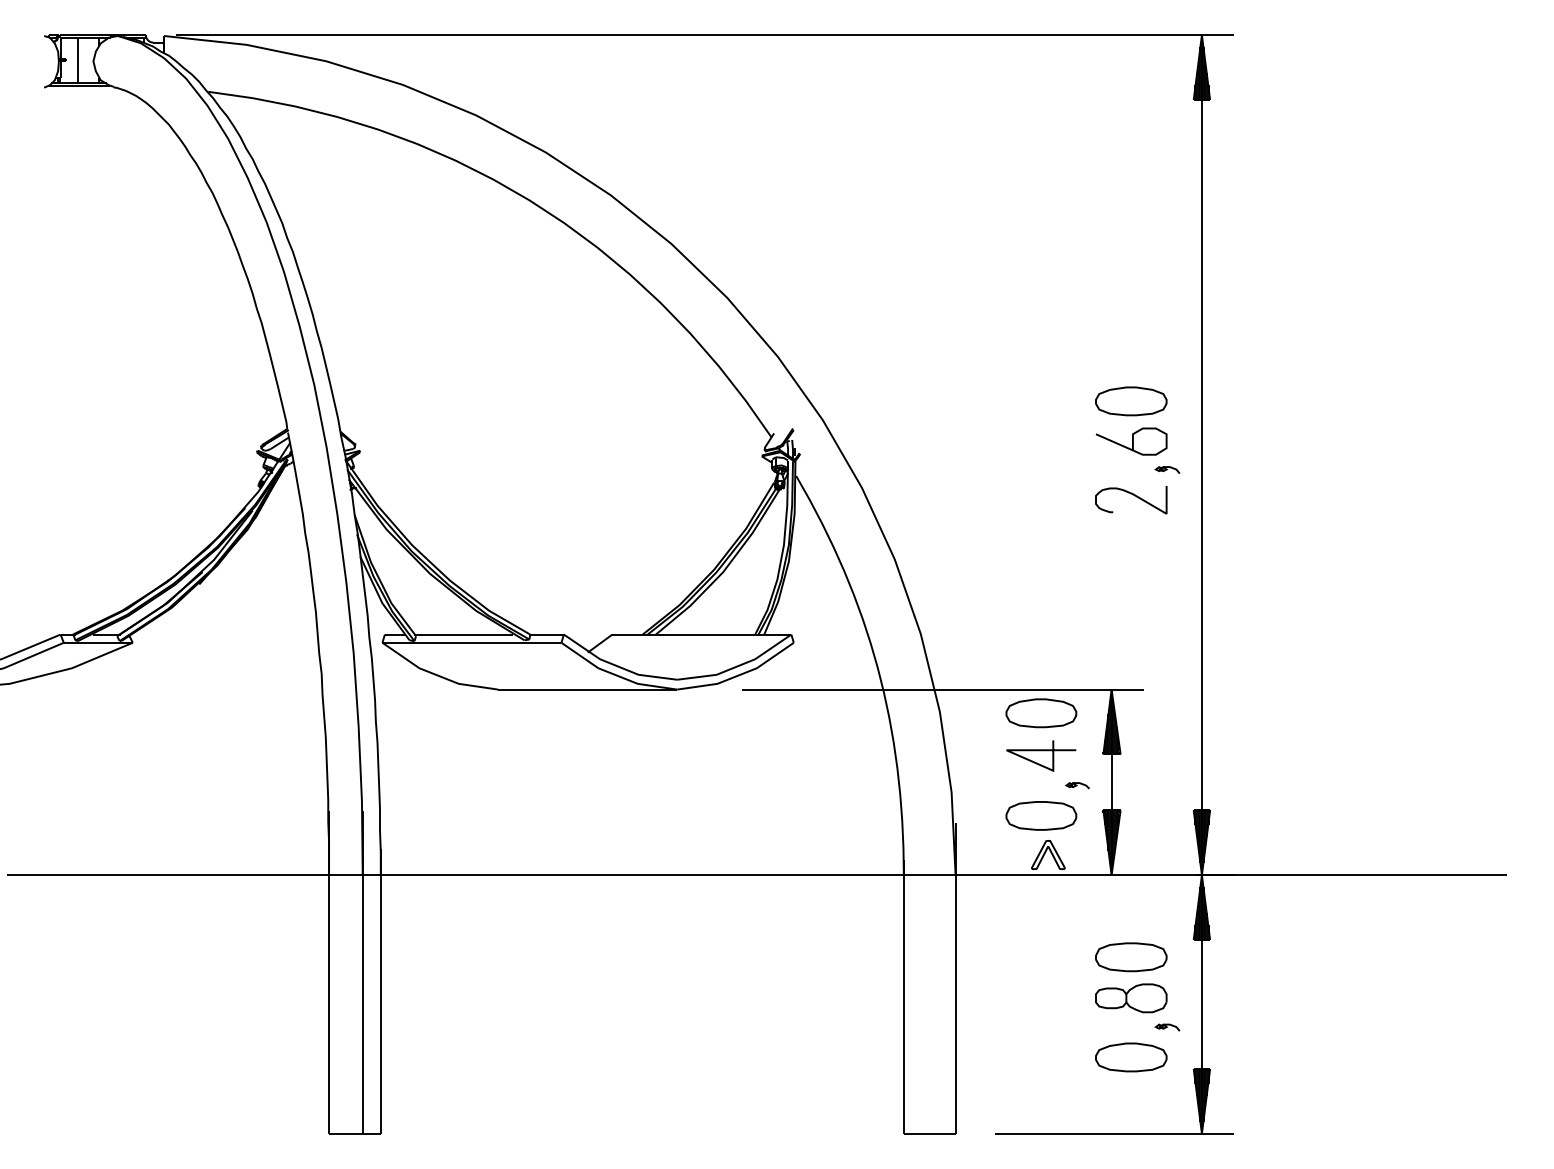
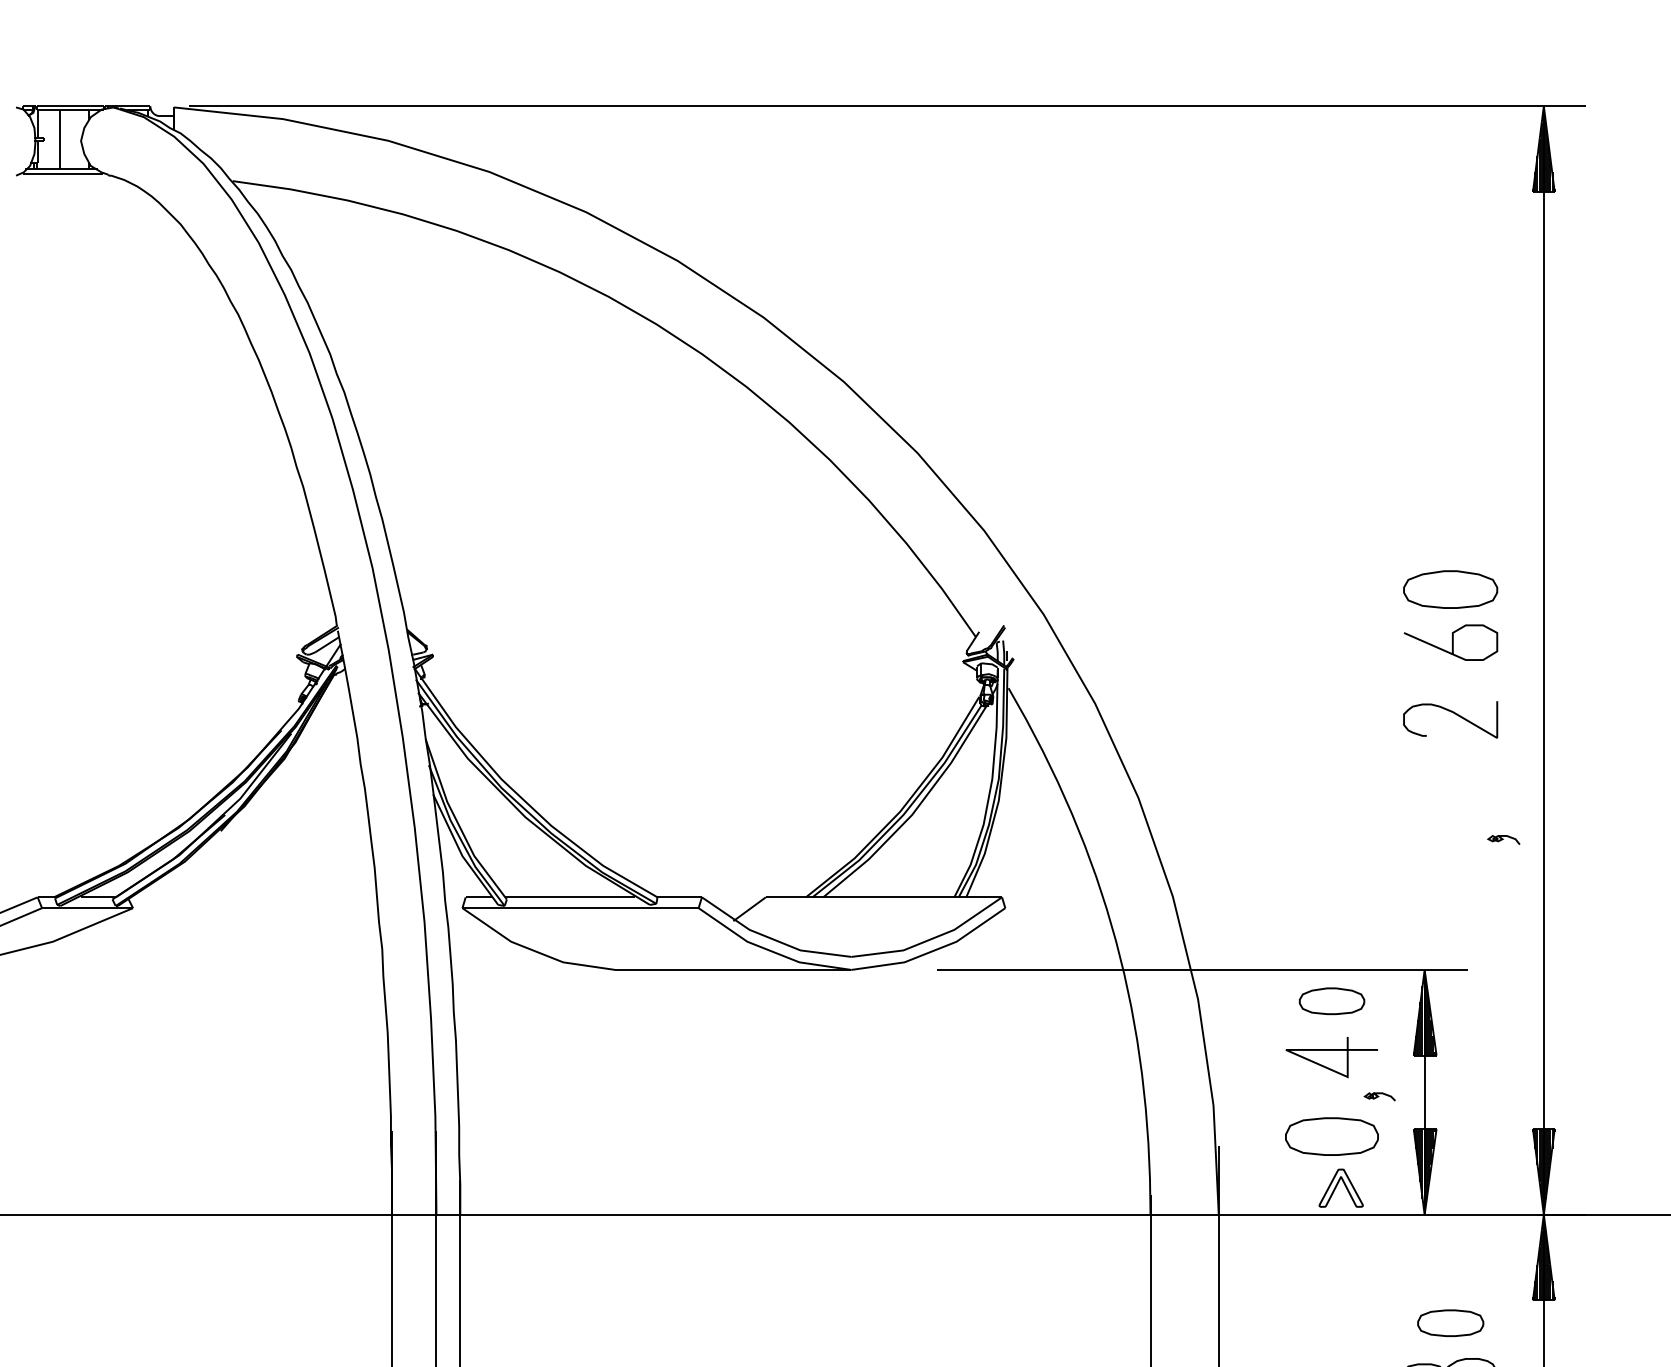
part: (1167, 469) -> (1503, 839), moved
part: (1041, 713) -> (1332, 1001), size x0.7
part: (1131, 957) -> (1450, 1323), size x0.7

